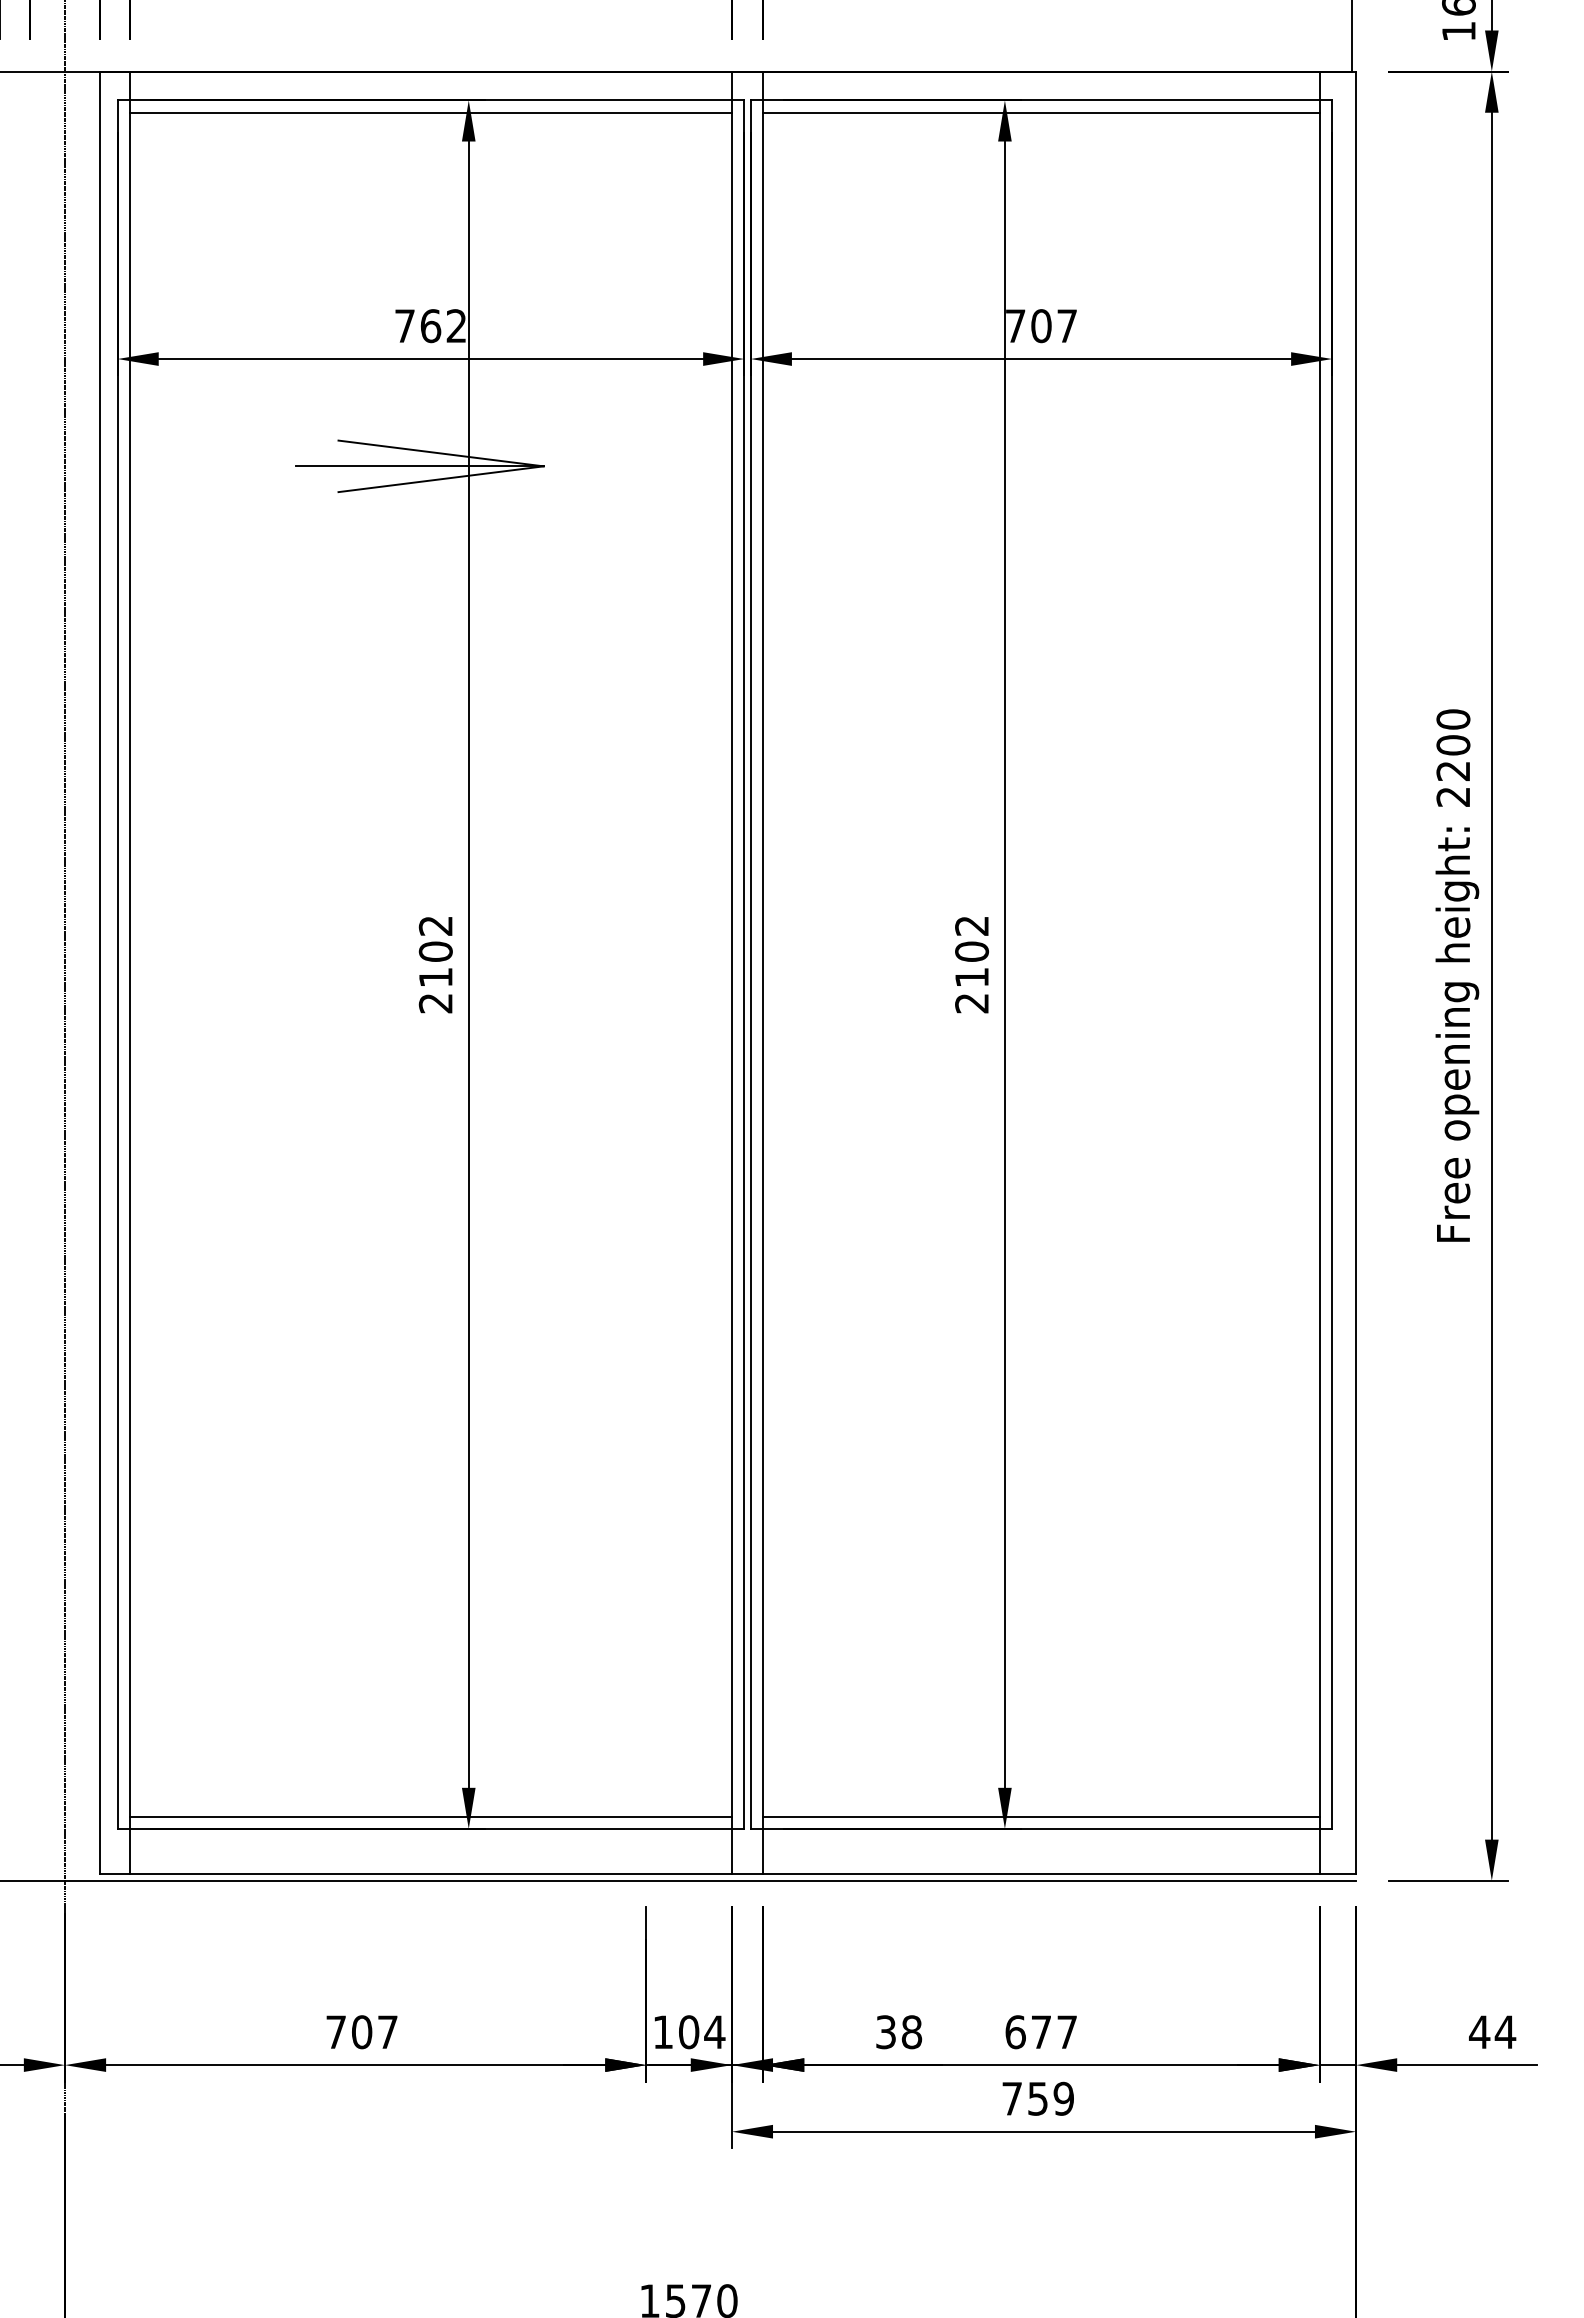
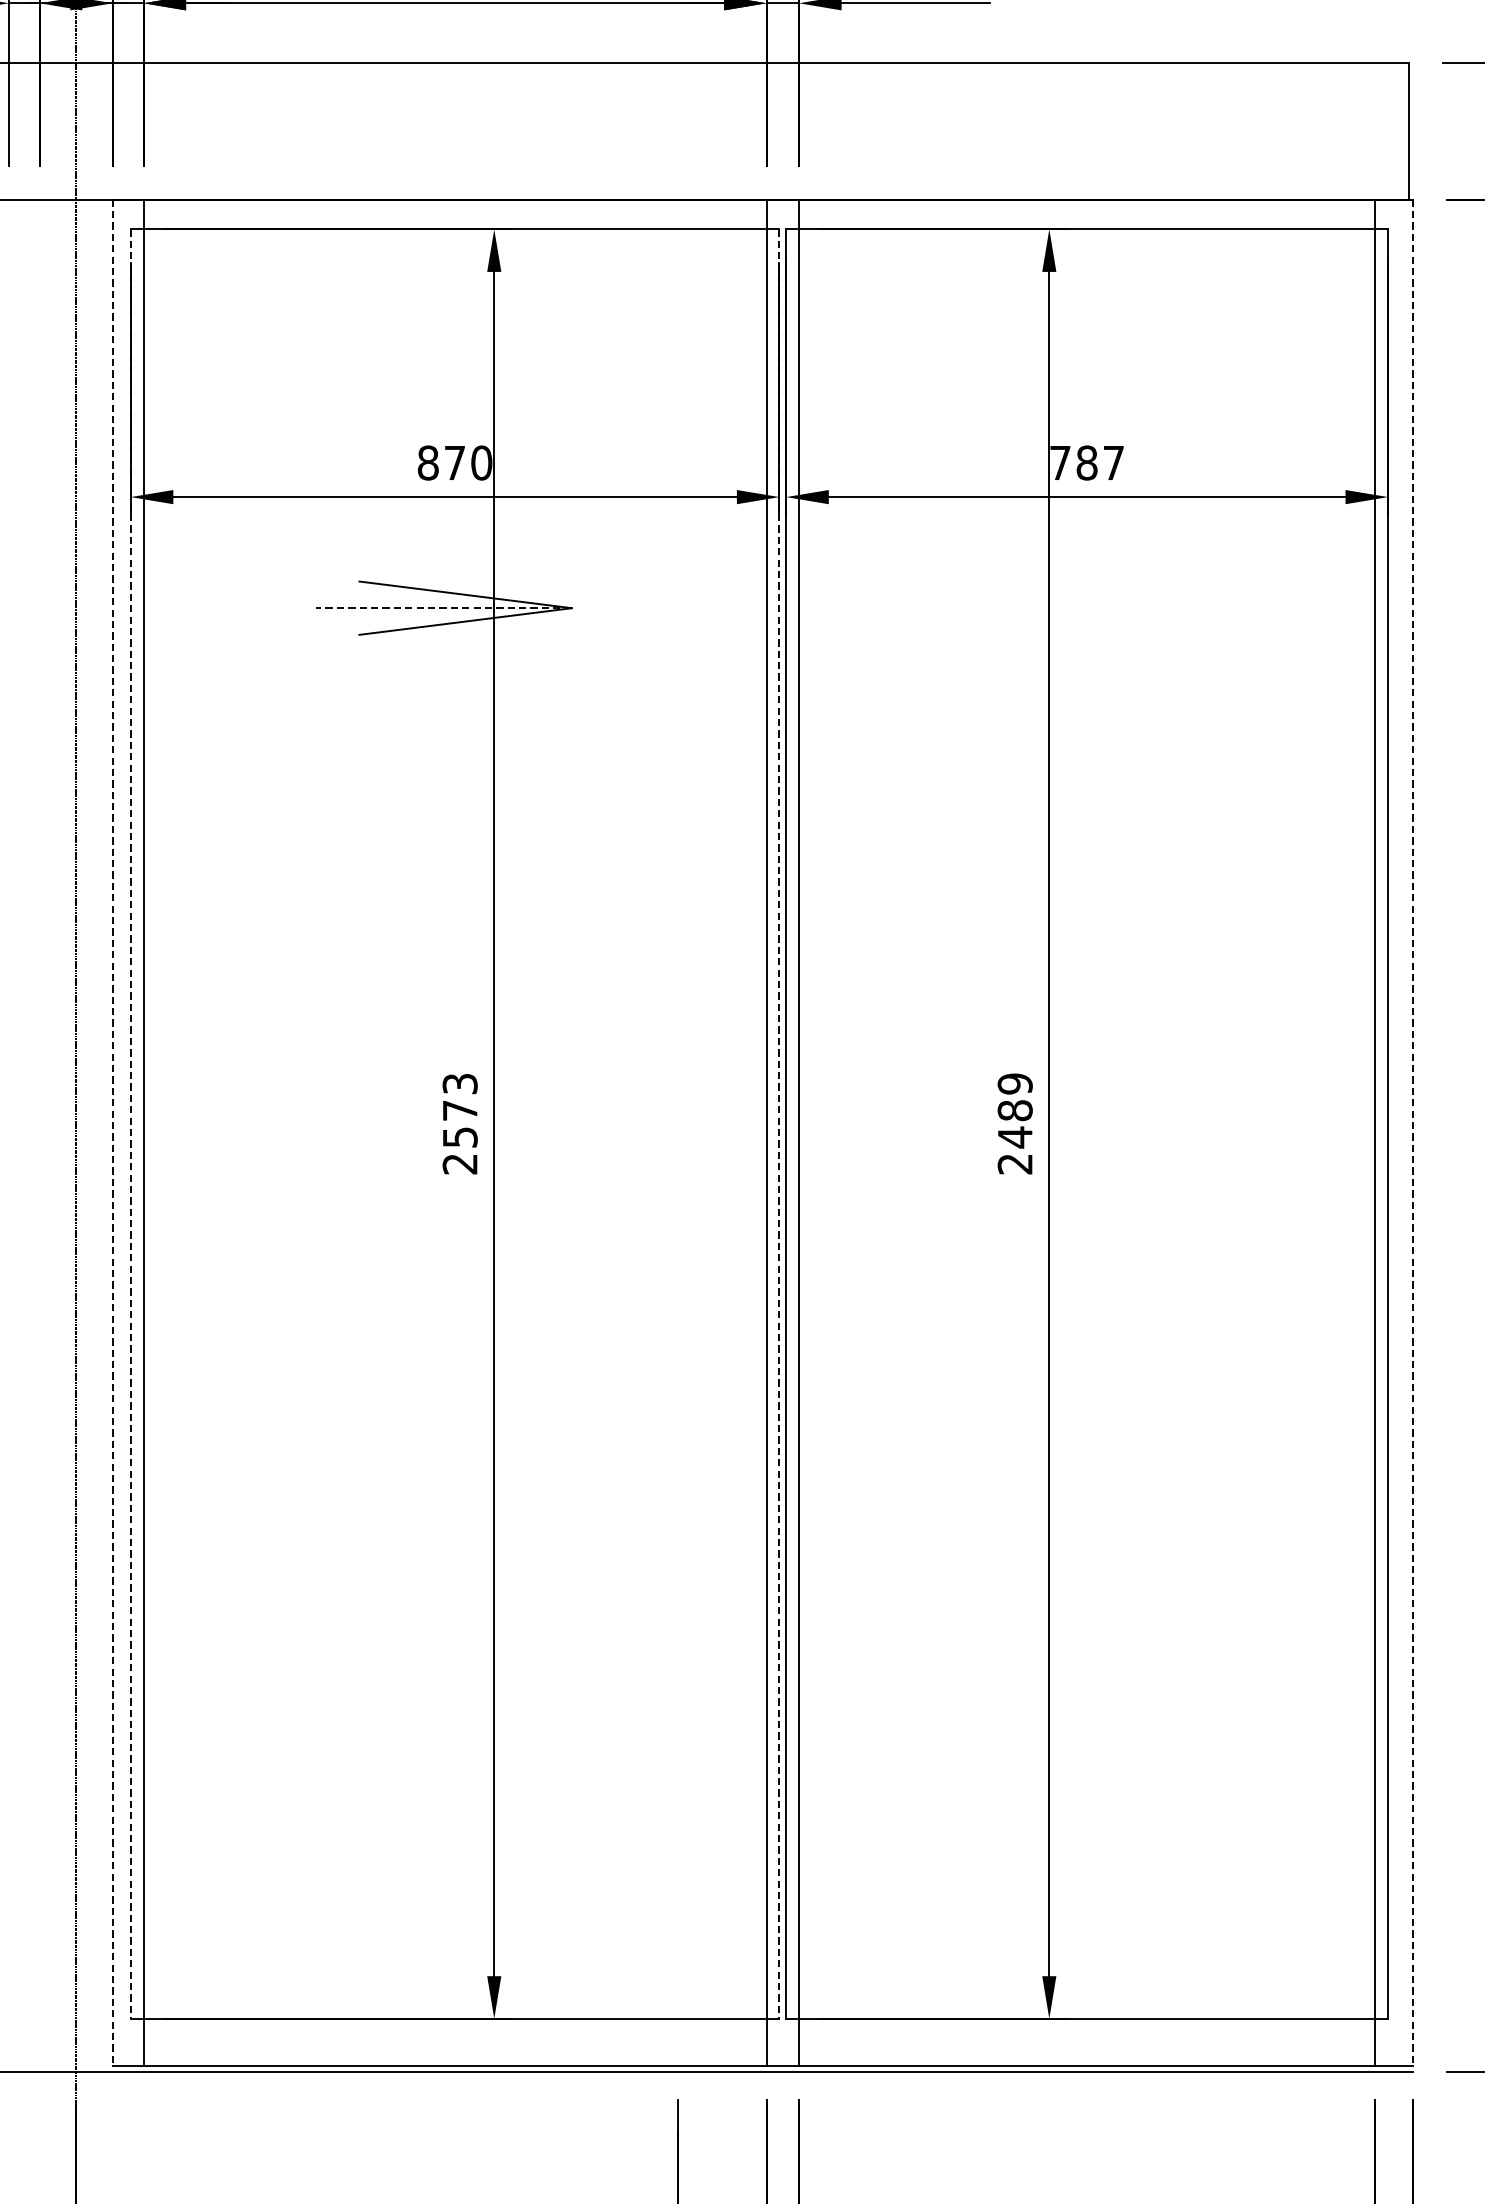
line: (430, 112) -> (454, 241), removed
line: (1041, 112) -> (1087, 241), removed
text: (1041, 325) -> (1087, 462), 707 -> 787
text: (430, 326) -> (454, 463), 762 -> 870
line: (419, 466) -> (443, 608), solid -> dashed
text: (435, 951) -> (459, 1110), 2102 -> 2573
text: (972, 951) -> (1015, 1110), 2102 -> 2489
line: (117, 965) -> (130, 1124), solid -> dashed
line: (744, 965) -> (779, 1124), solid -> dashed
line: (100, 973) -> (113, 1133), solid -> dashed
line: (1356, 973) -> (1413, 1133), solid -> dashed
line: (430, 1816) -> (454, 2005), removed
line: (1041, 1816) -> (1087, 2005), removed

